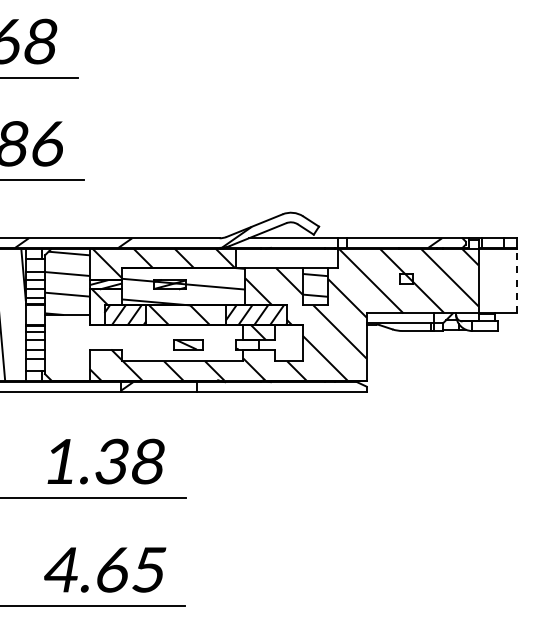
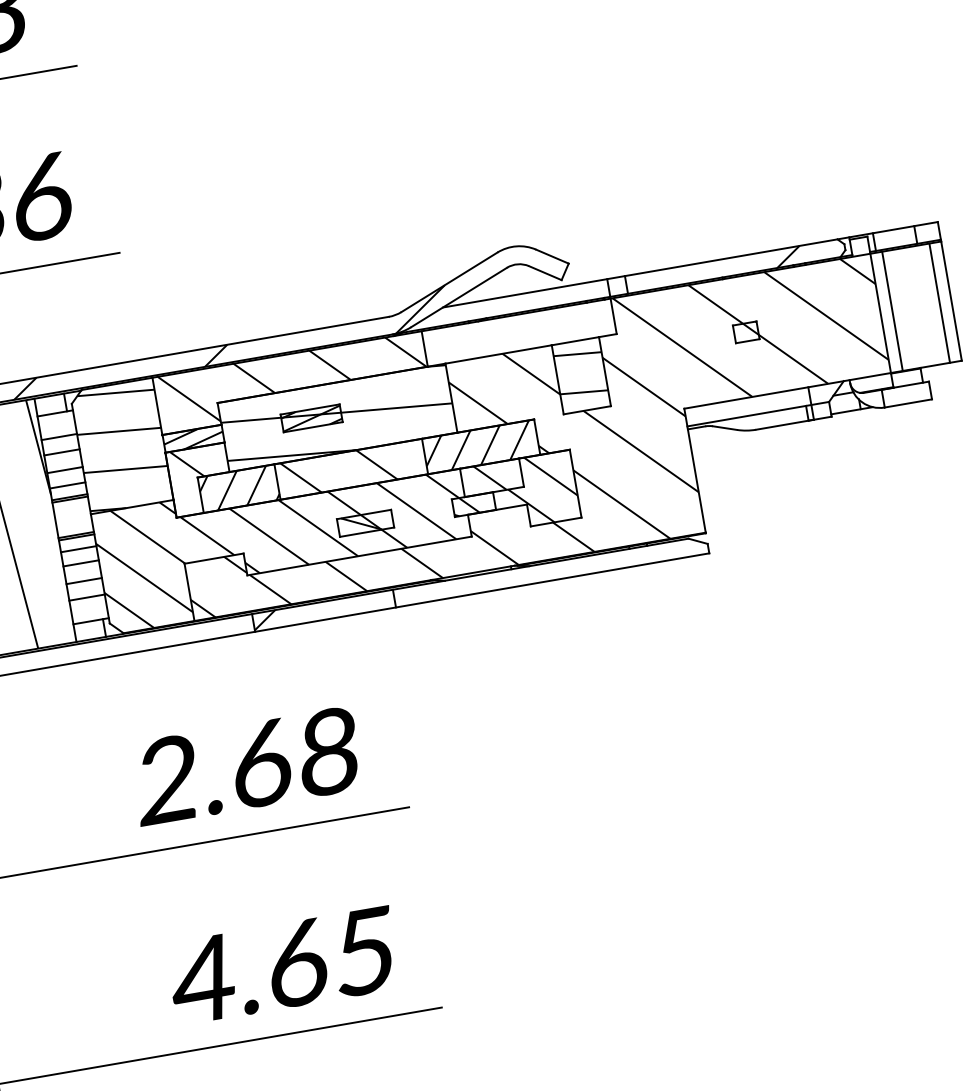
line: (484, 280) -> (891, 310), added
line: (510, 280) -> (939, 302), added
line: (516, 280) -> (950, 300), dashed -> solid
hatch: (173, 347) -> (338, 533), added
text: (85, 461) -> (212, 771), 1.38 -> 2.68

